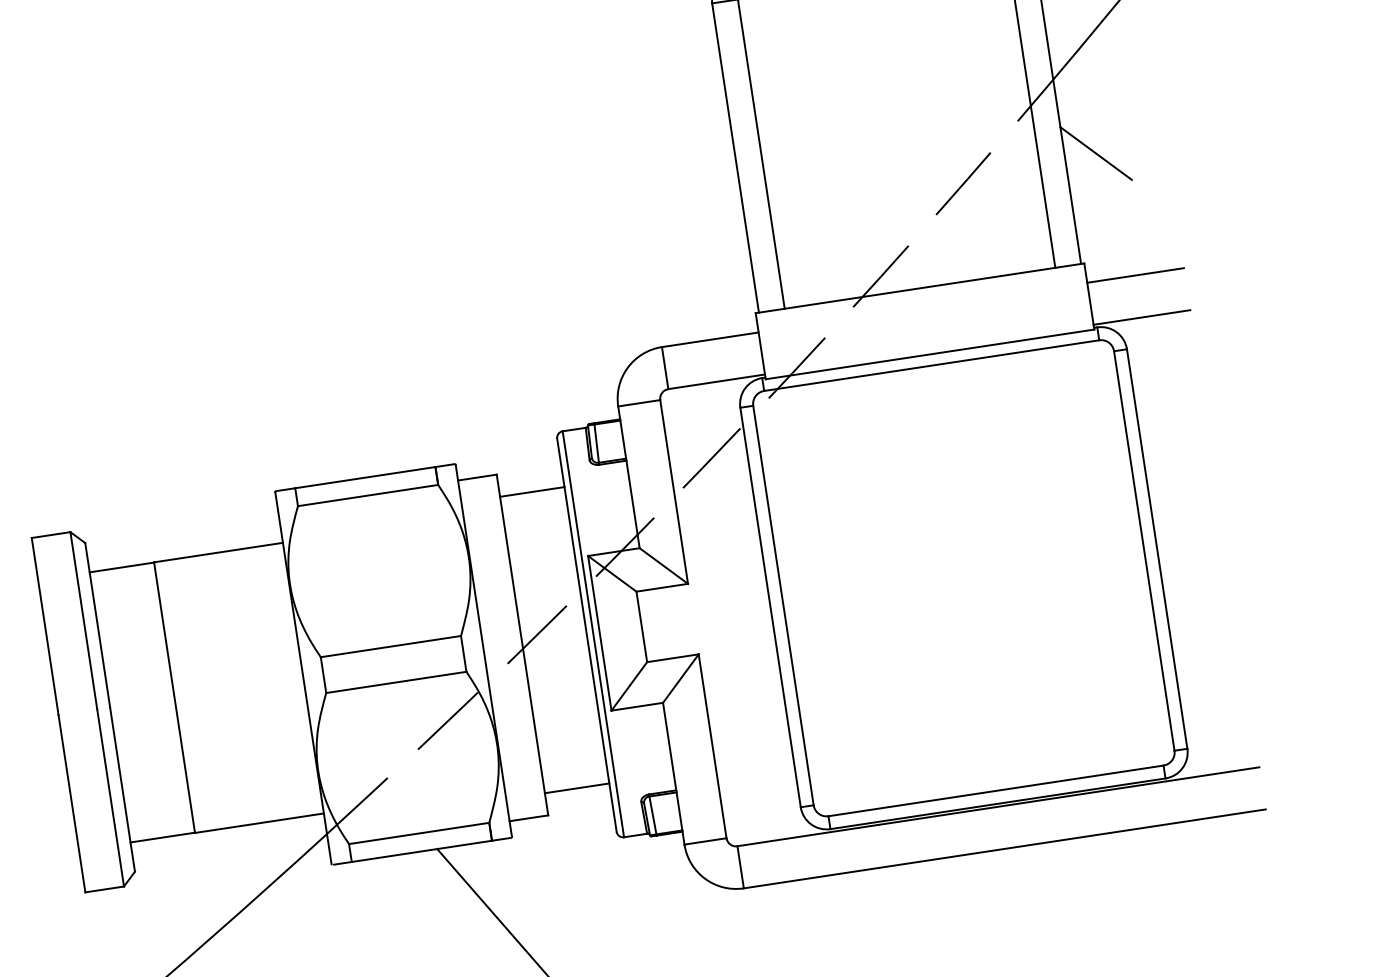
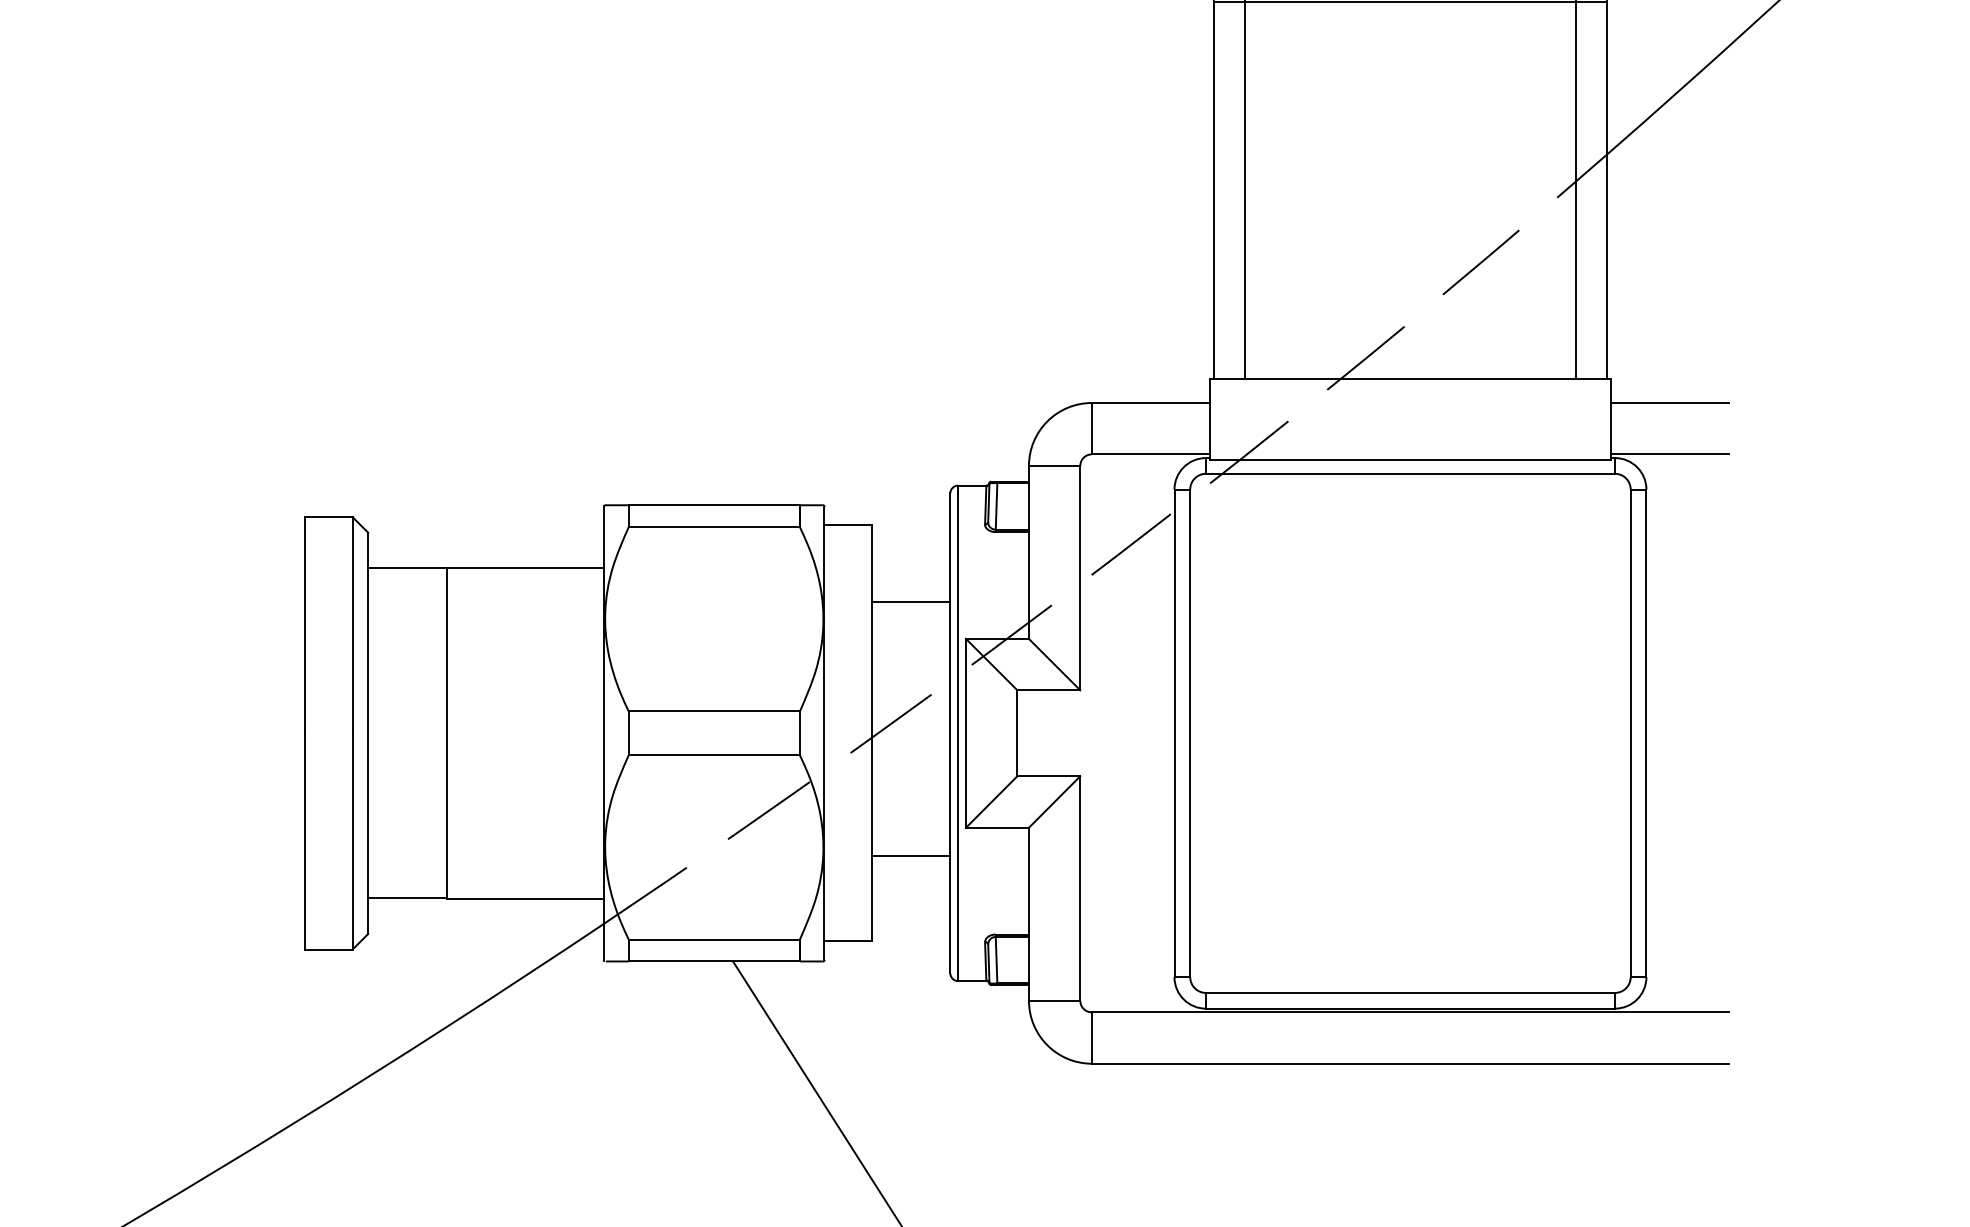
line: (1095, 153) -> (1644, 250), removed
line: (531, 492) -> (910, 602), moved
line: (576, 788) -> (910, 856), moved

